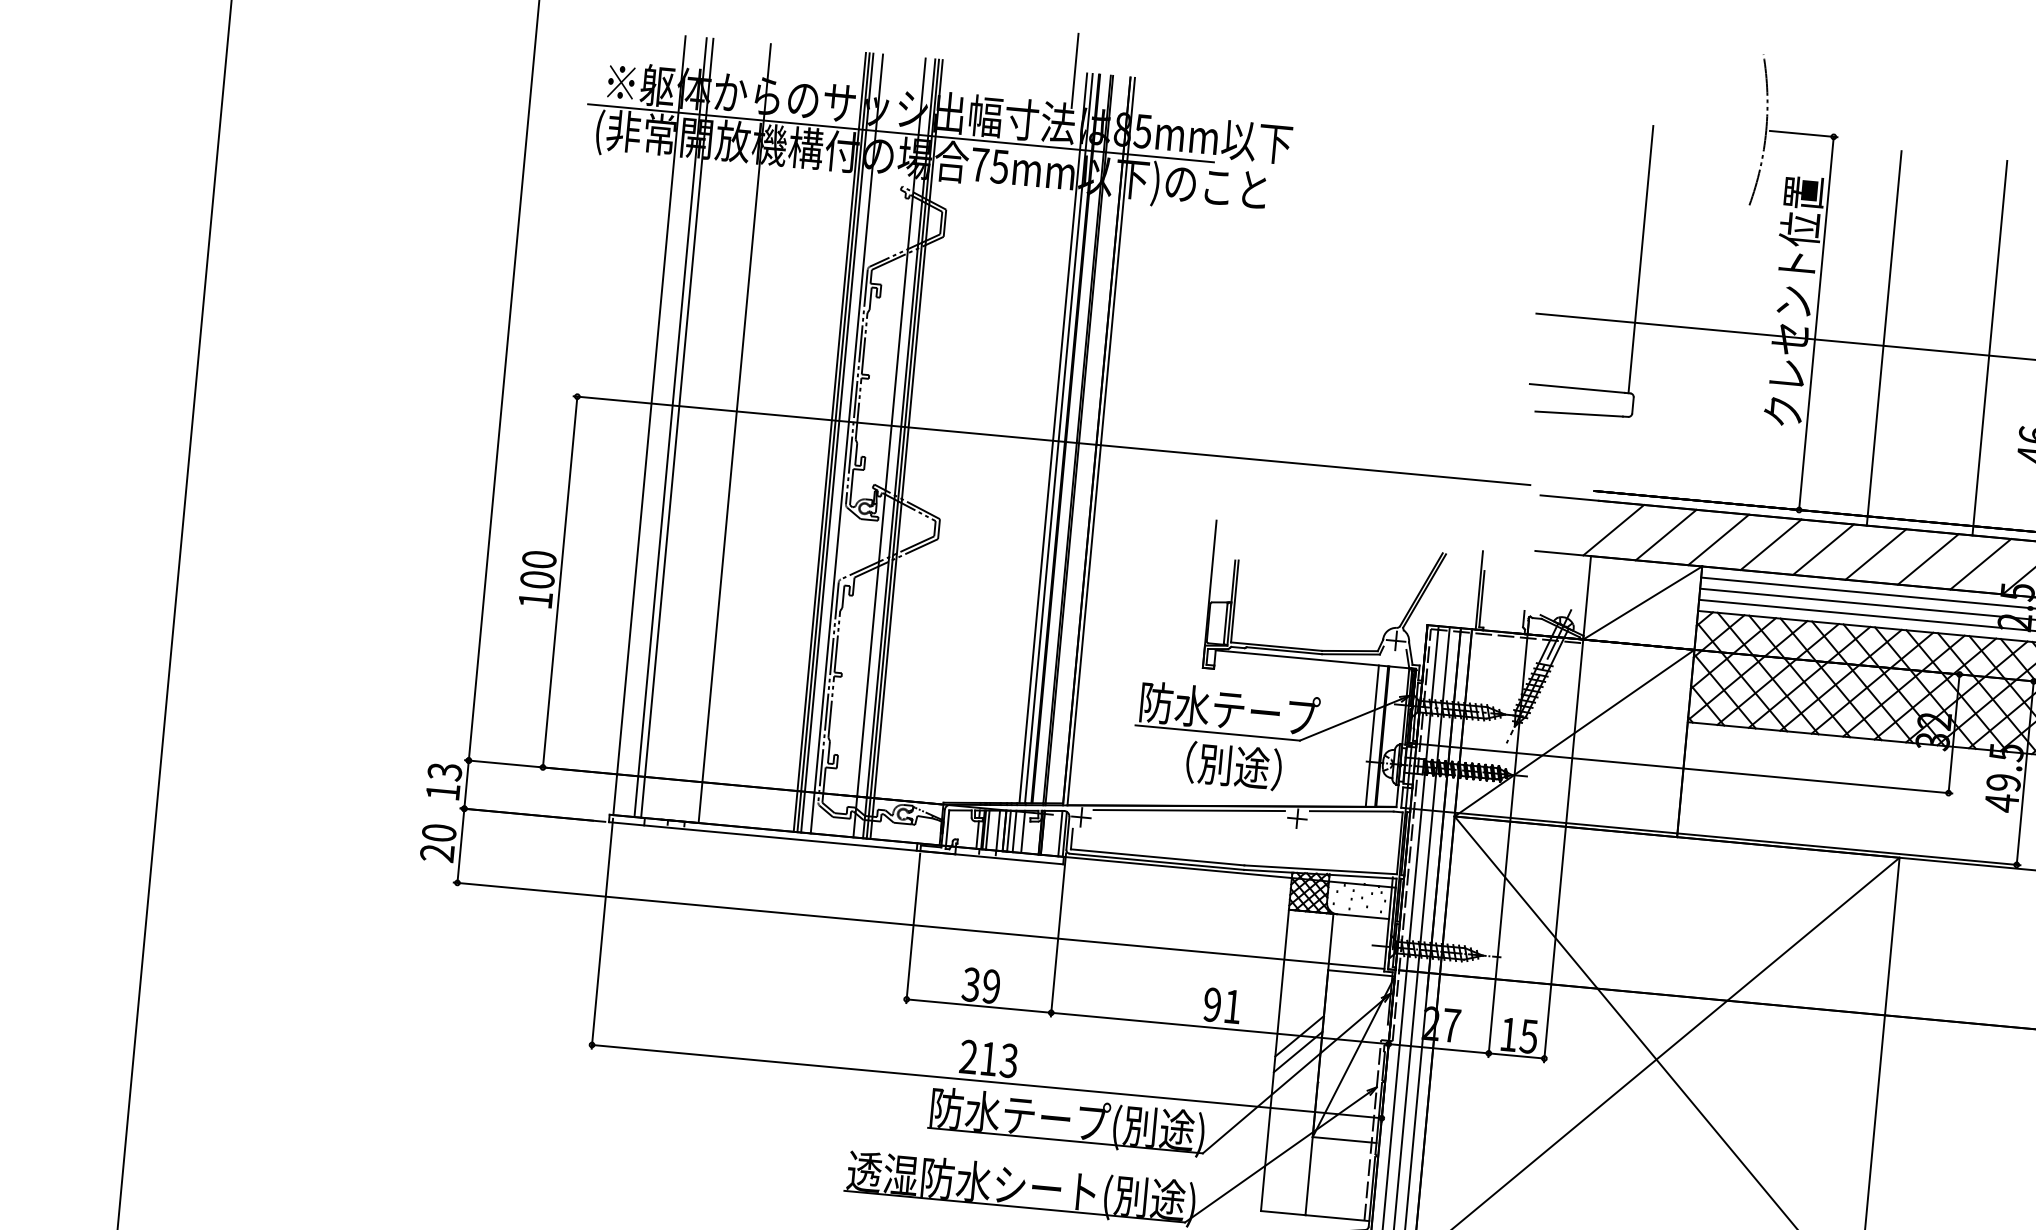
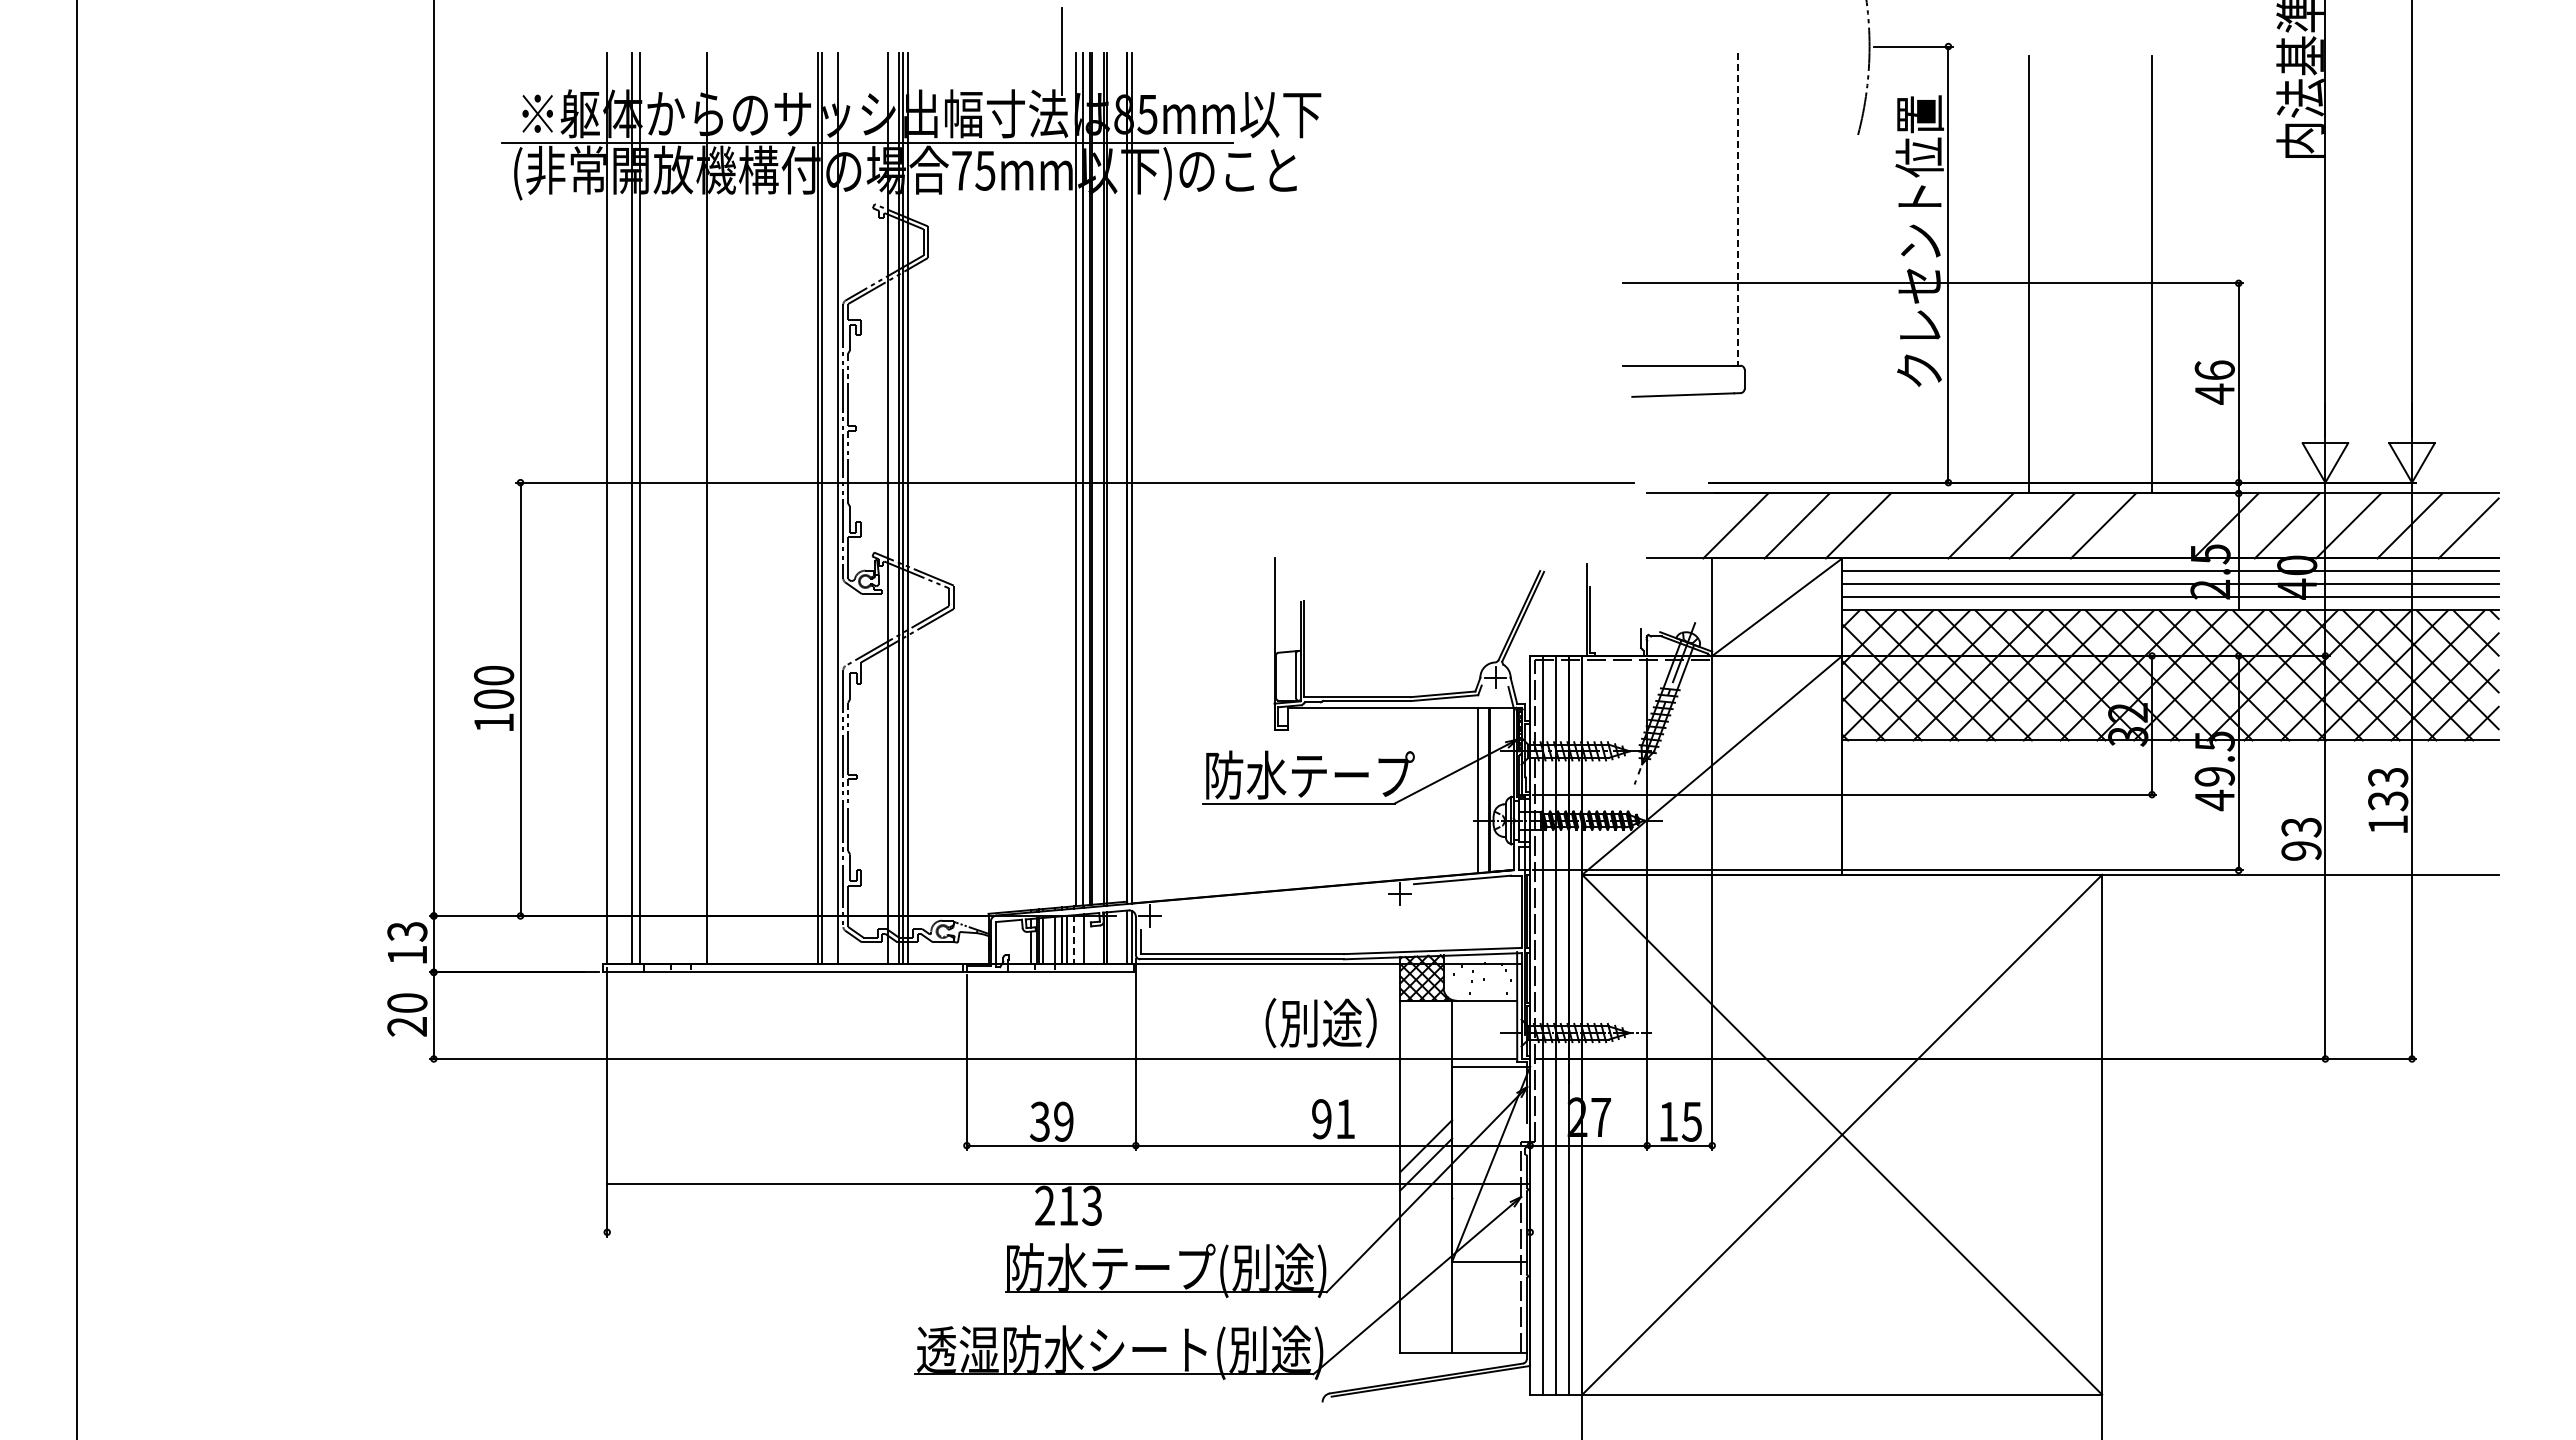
line: (1641, 260) -> (1738, 210), solid -> dashed
line: (837, 443) -> (826, 508), removed
line: (1770, 544) -> (1919, 525), removed
line: (1980, 563) -> (2164, 525), removed
text: (1233, 766) -> (1320, 1023), moved
line: (1188, 810) -> (1273, 896), removed
line: (1014, 831) -> (1073, 939), solid -> dashed
line: (986, 1081) -> (1068, 1184), moved

